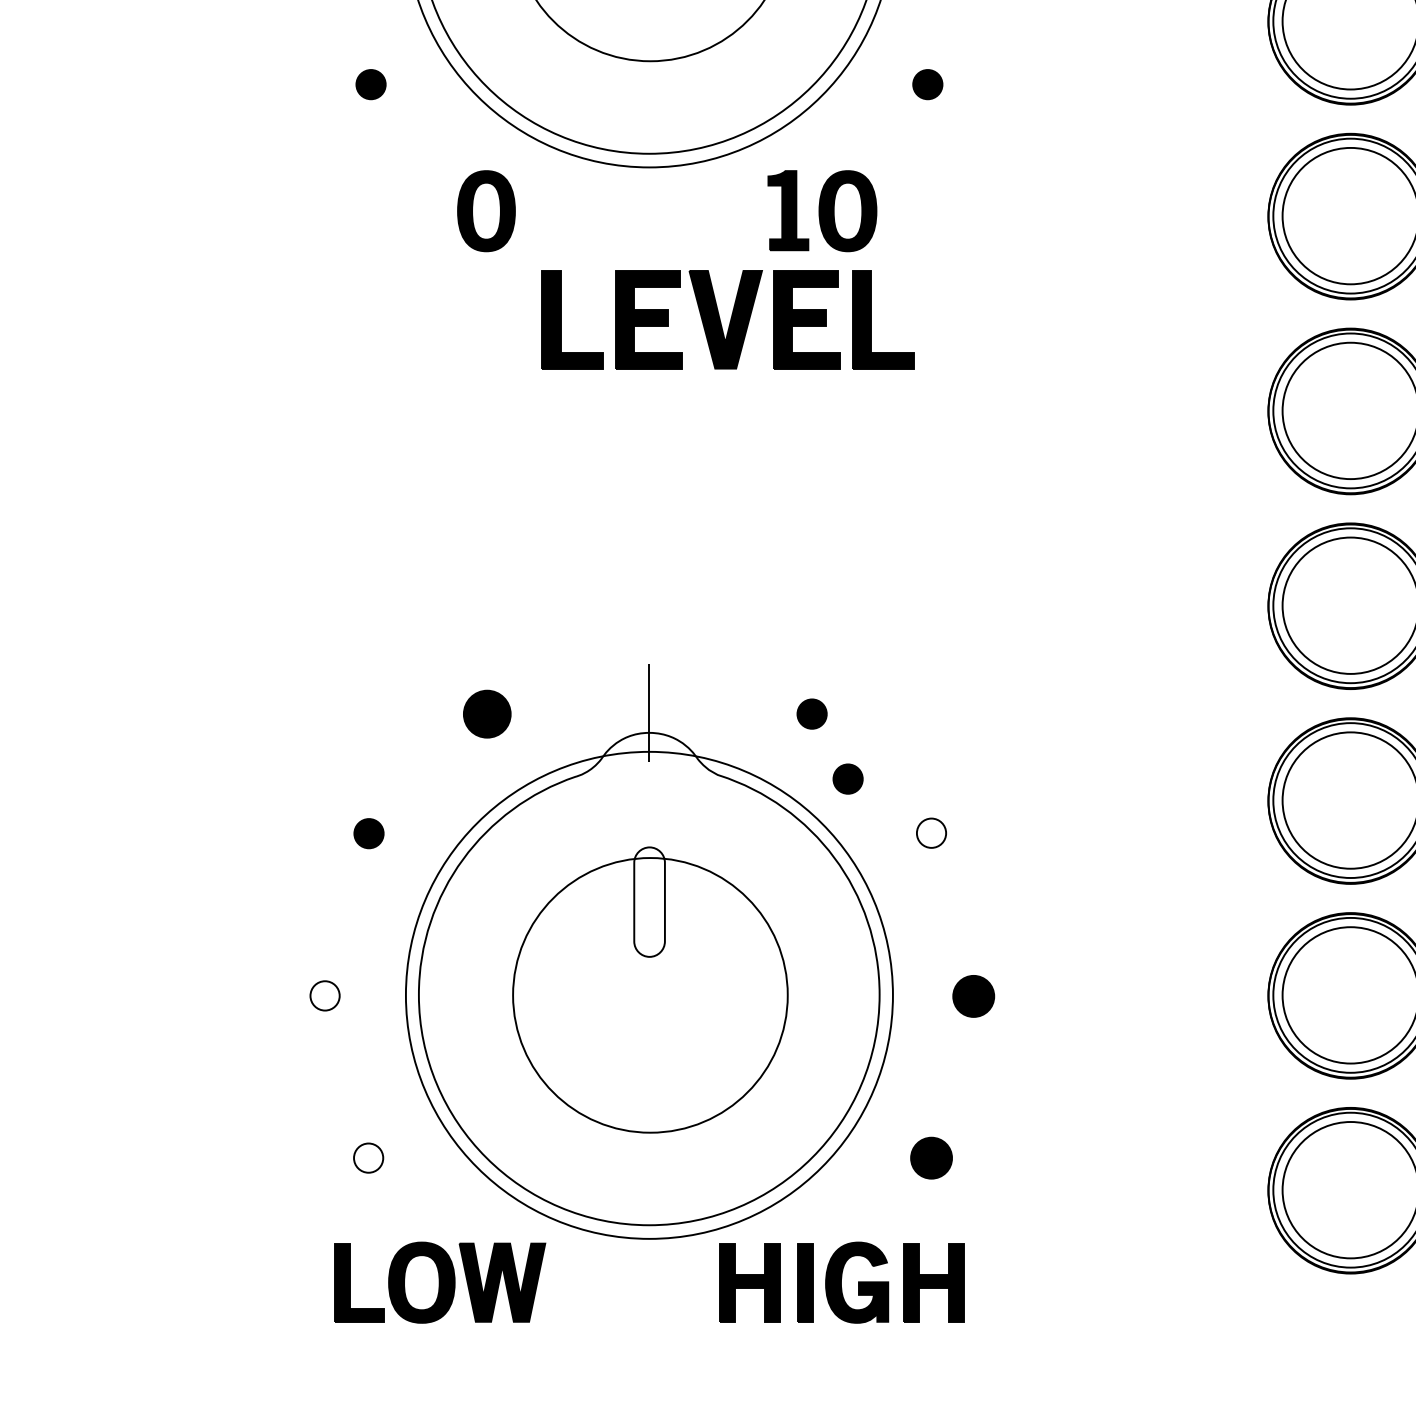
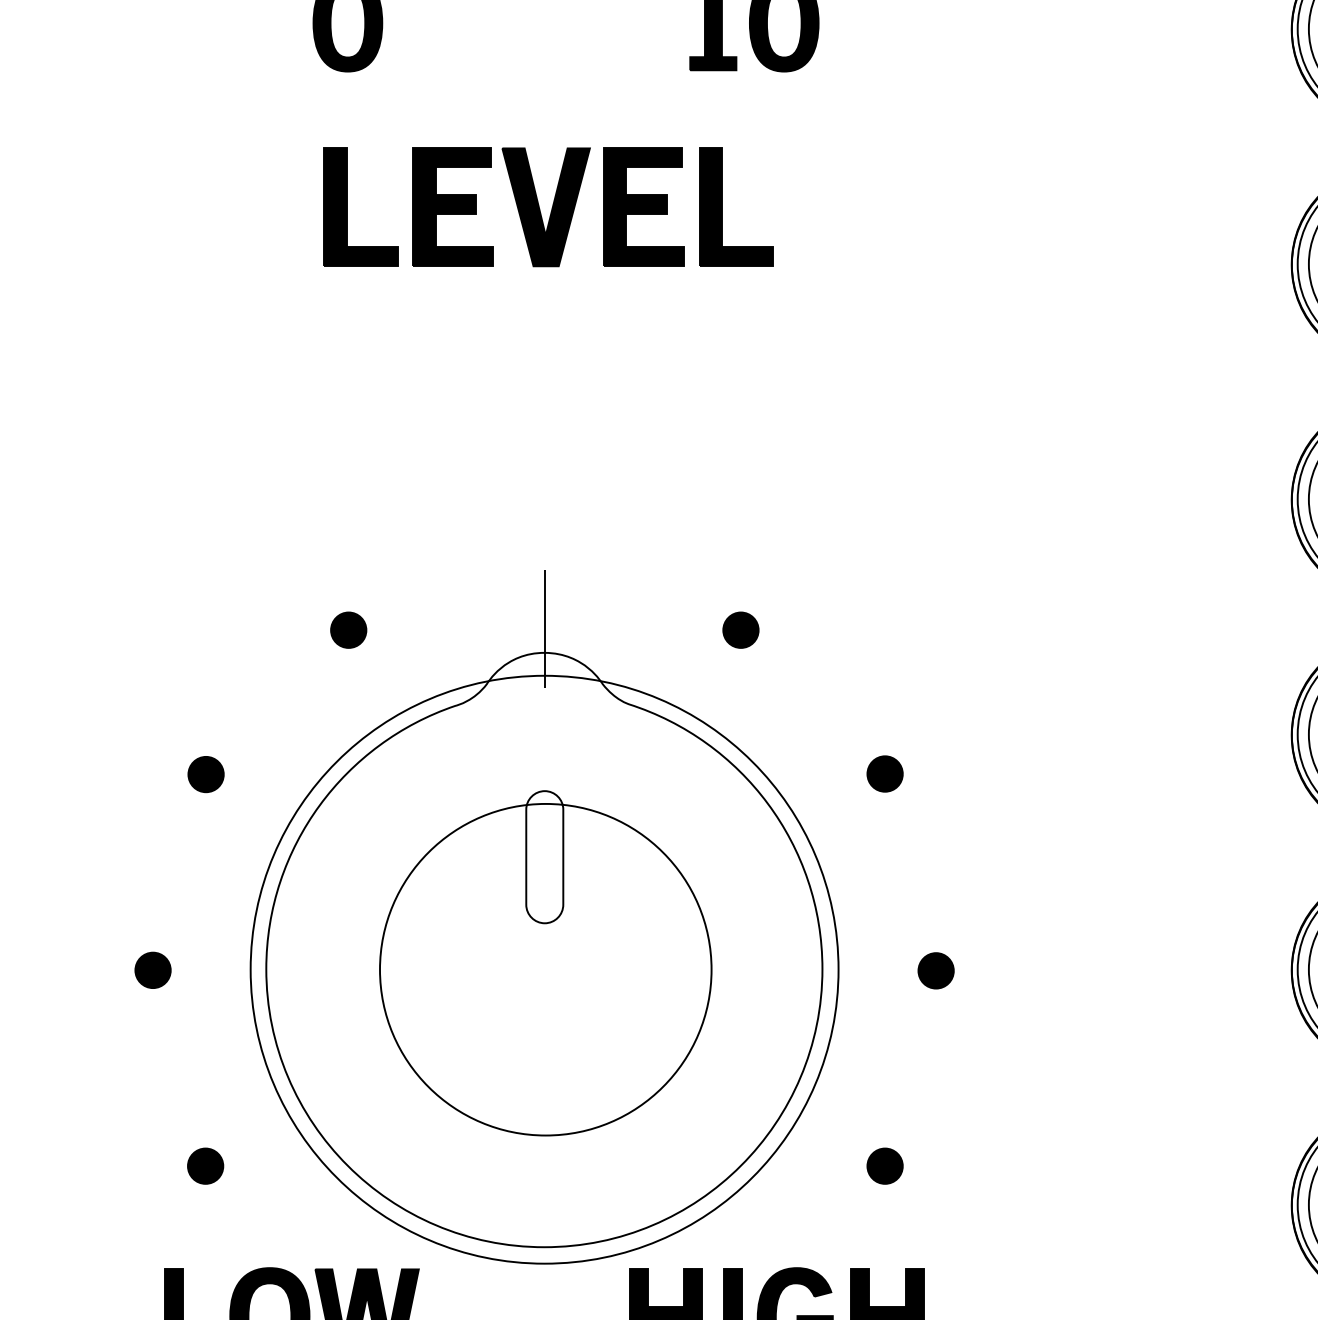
part: (727, 319) -> (548, 206), moved
part: (486, 713) -> (347, 629), size x0.62
part: (847, 778) -> (783, 707), removed
fill: (931, 832) -> (885, 773), added
fill: (324, 995) -> (152, 969), added
part: (973, 995) -> (935, 969), size x0.71
fill: (368, 1157) -> (205, 1165), added
part: (931, 1157) -> (885, 1165), size x0.71

